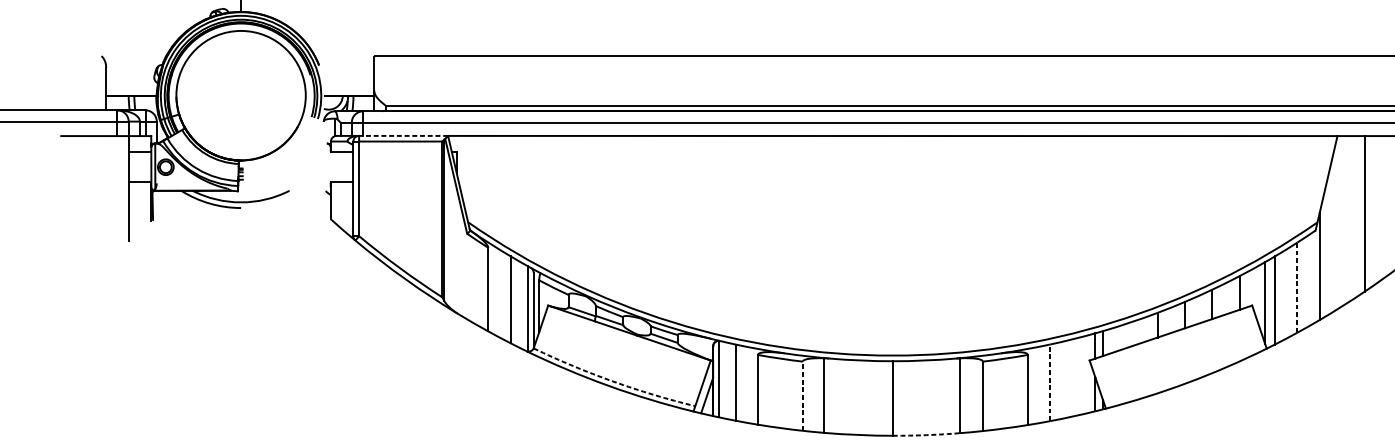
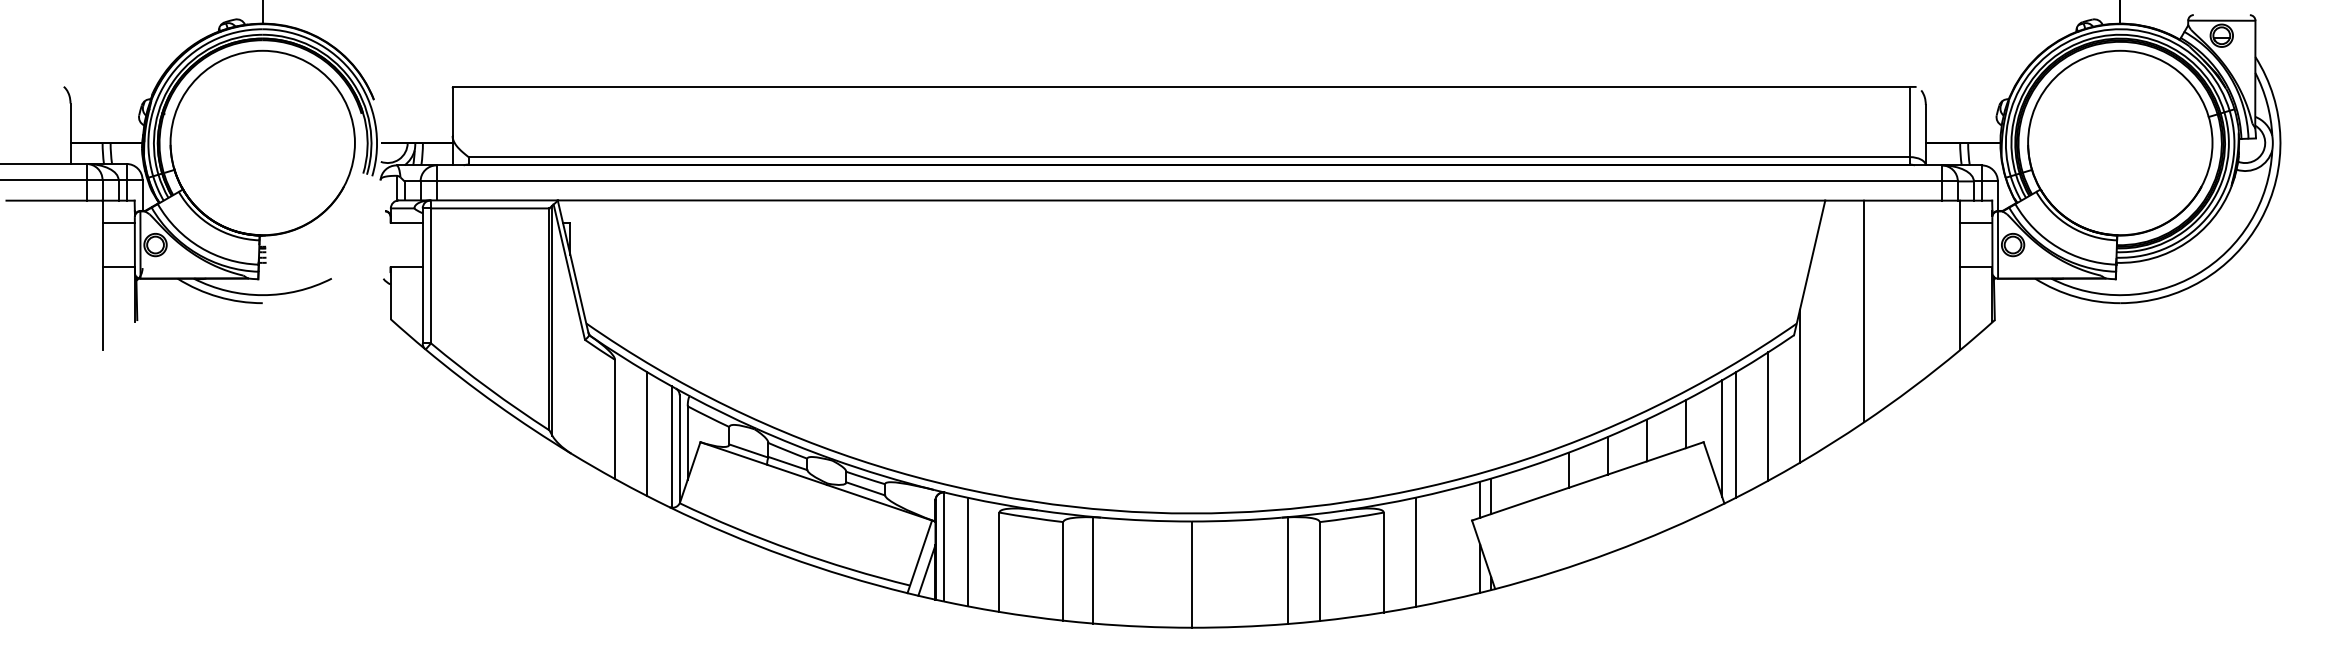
line: (403, 135) -> (494, 200), dashed -> solid
line: (1297, 287) -> (1768, 416), dashed -> solid
arc: (612, 381) -> (792, 550), dashed -> solid
line: (1049, 382) -> (1415, 552), dashed -> solid
line: (802, 395) -> (1063, 570), dashed -> solid
arc: (926, 434) -> (1239, 626), dashed -> solid

